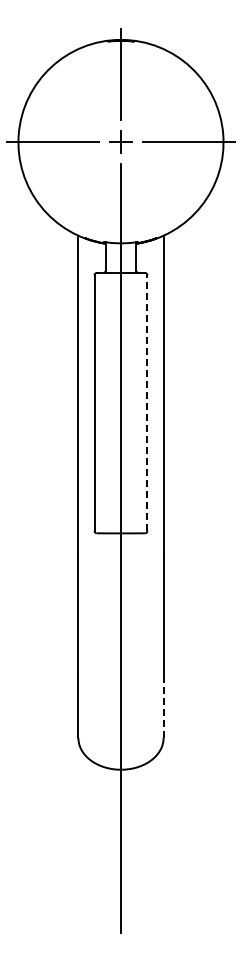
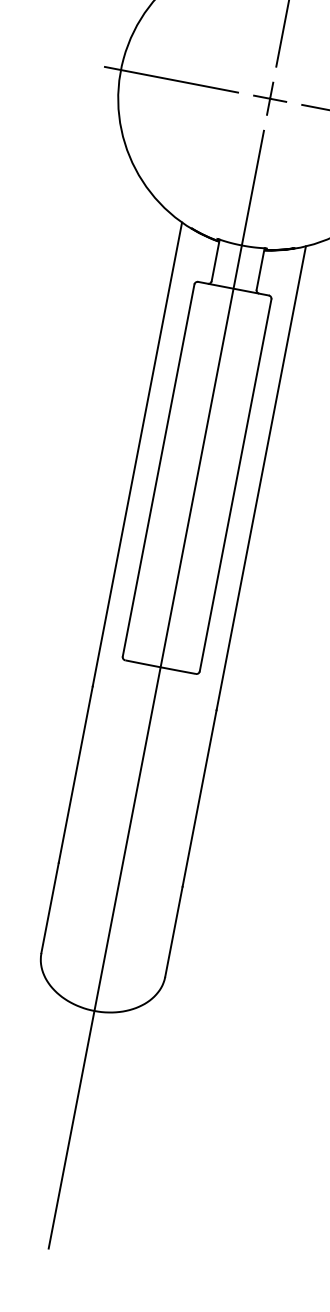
line: (147, 403) -> (235, 485), dashed -> solid
line: (163, 707) -> (173, 932), dashed -> solid

